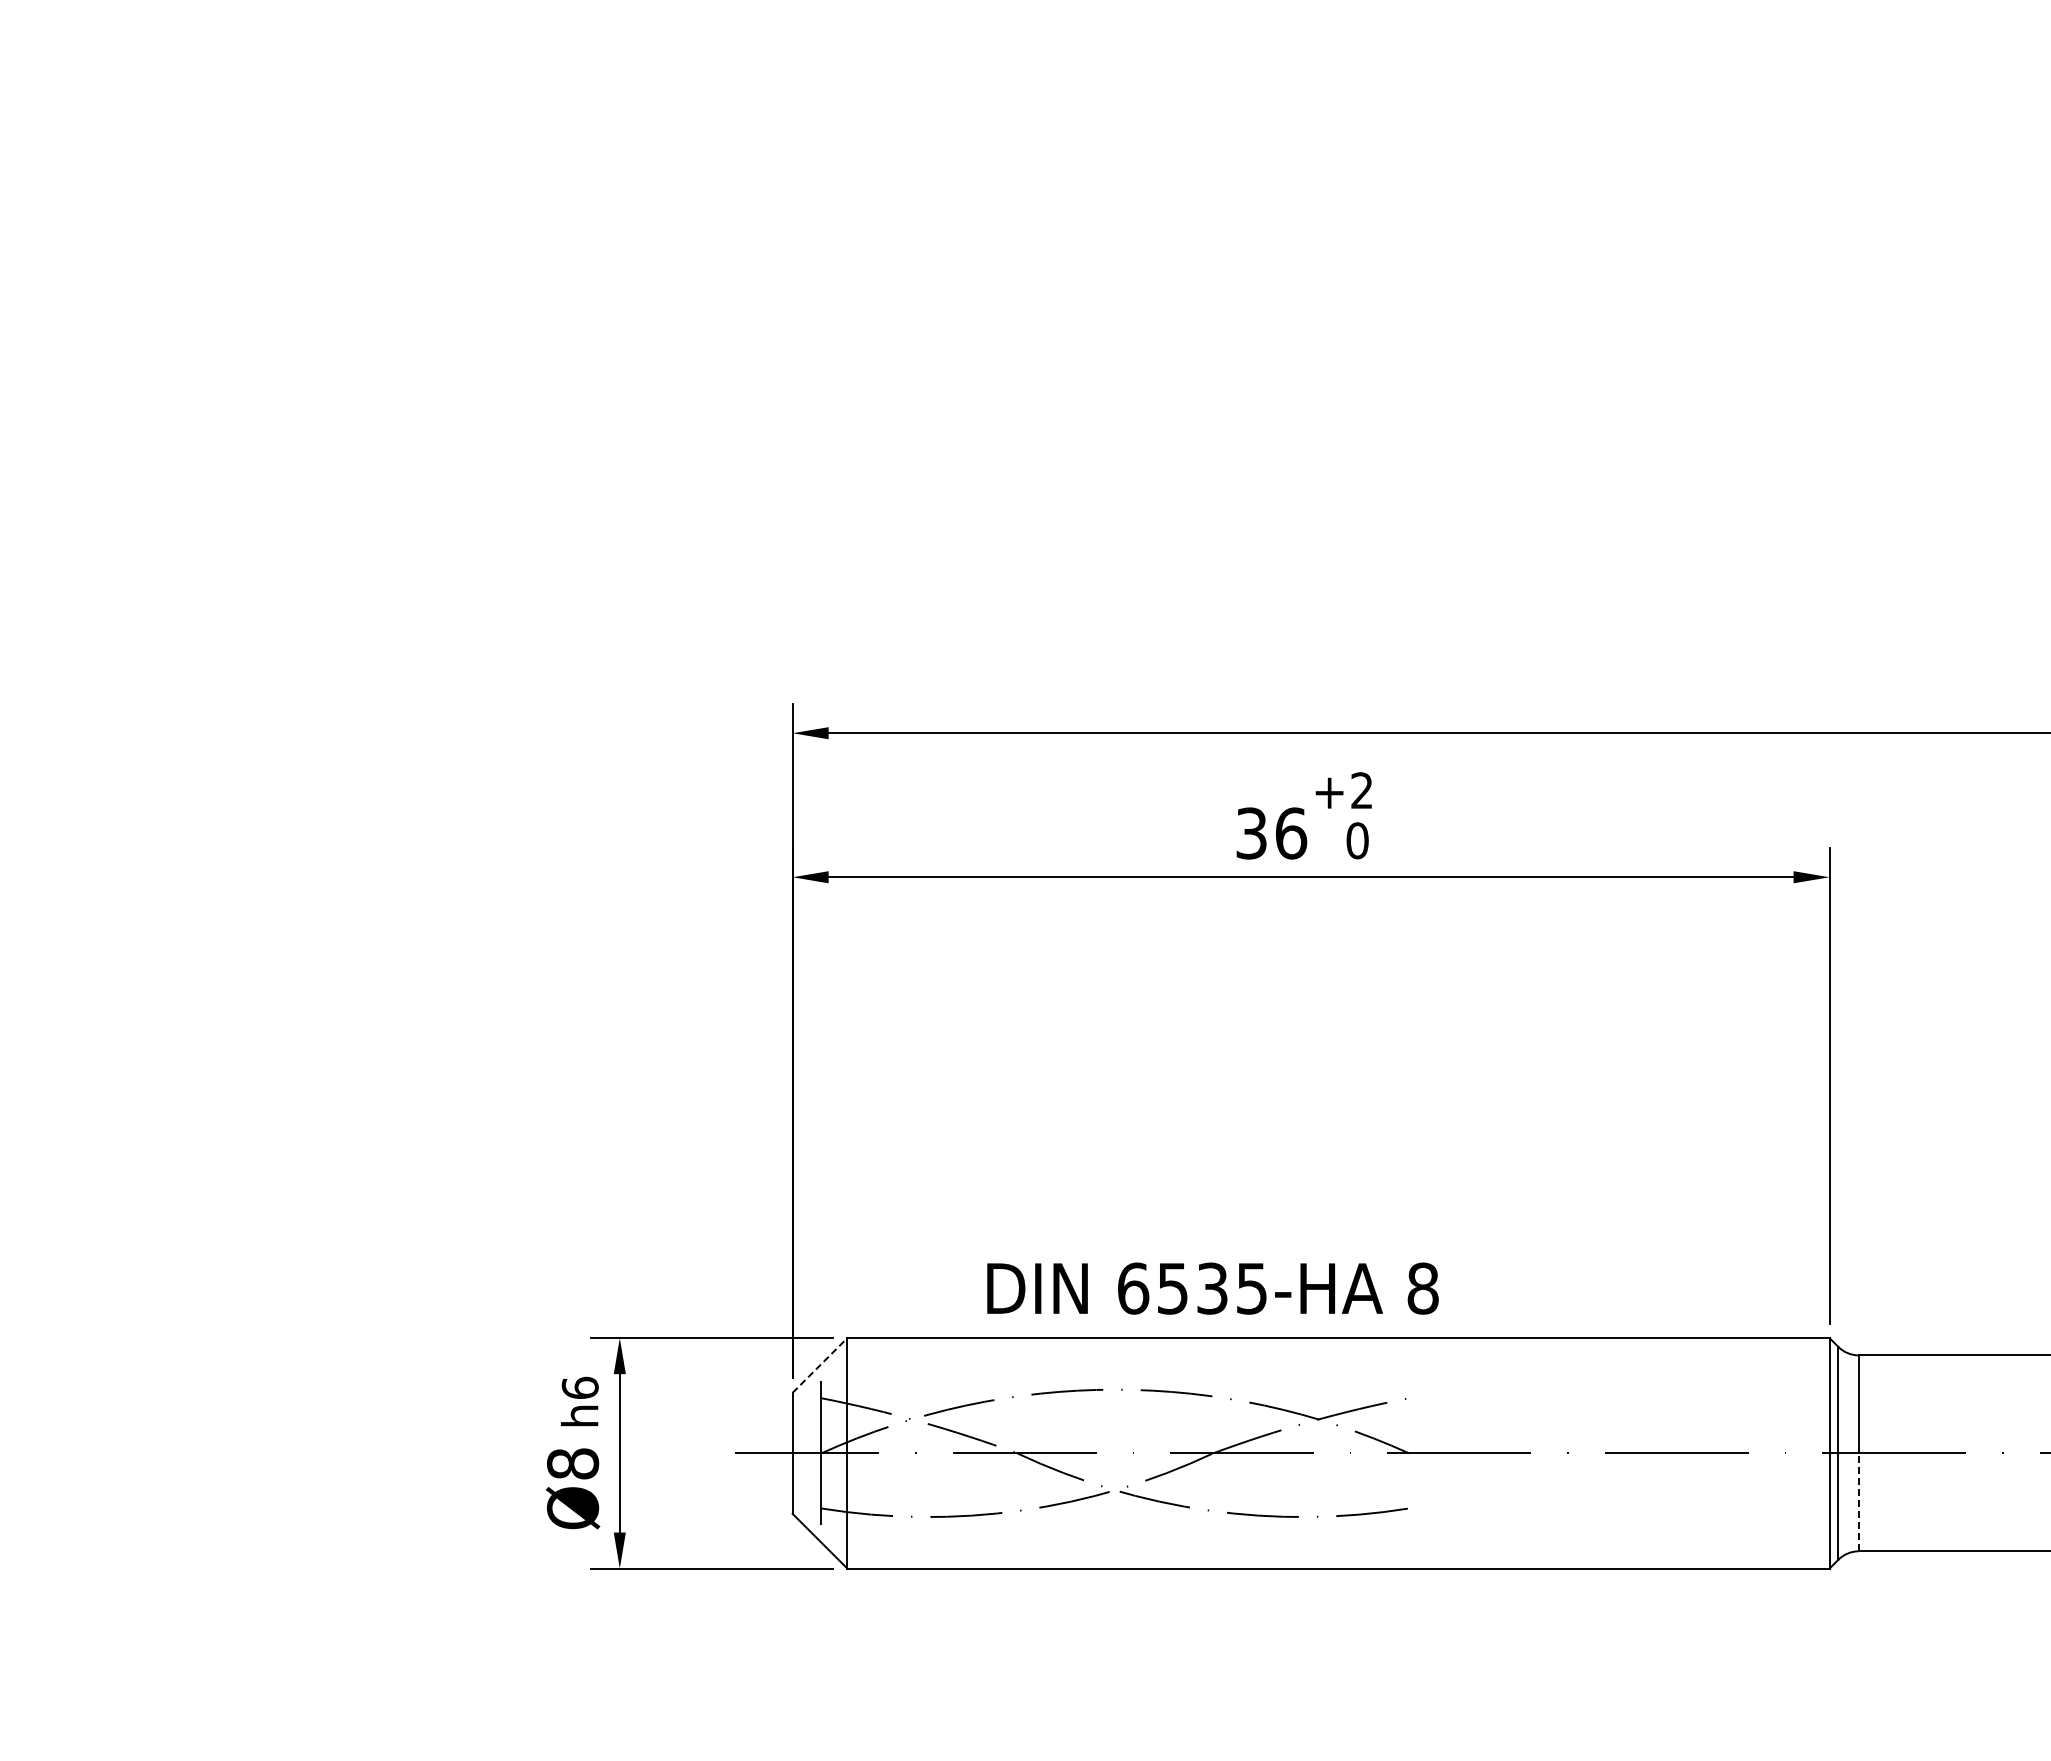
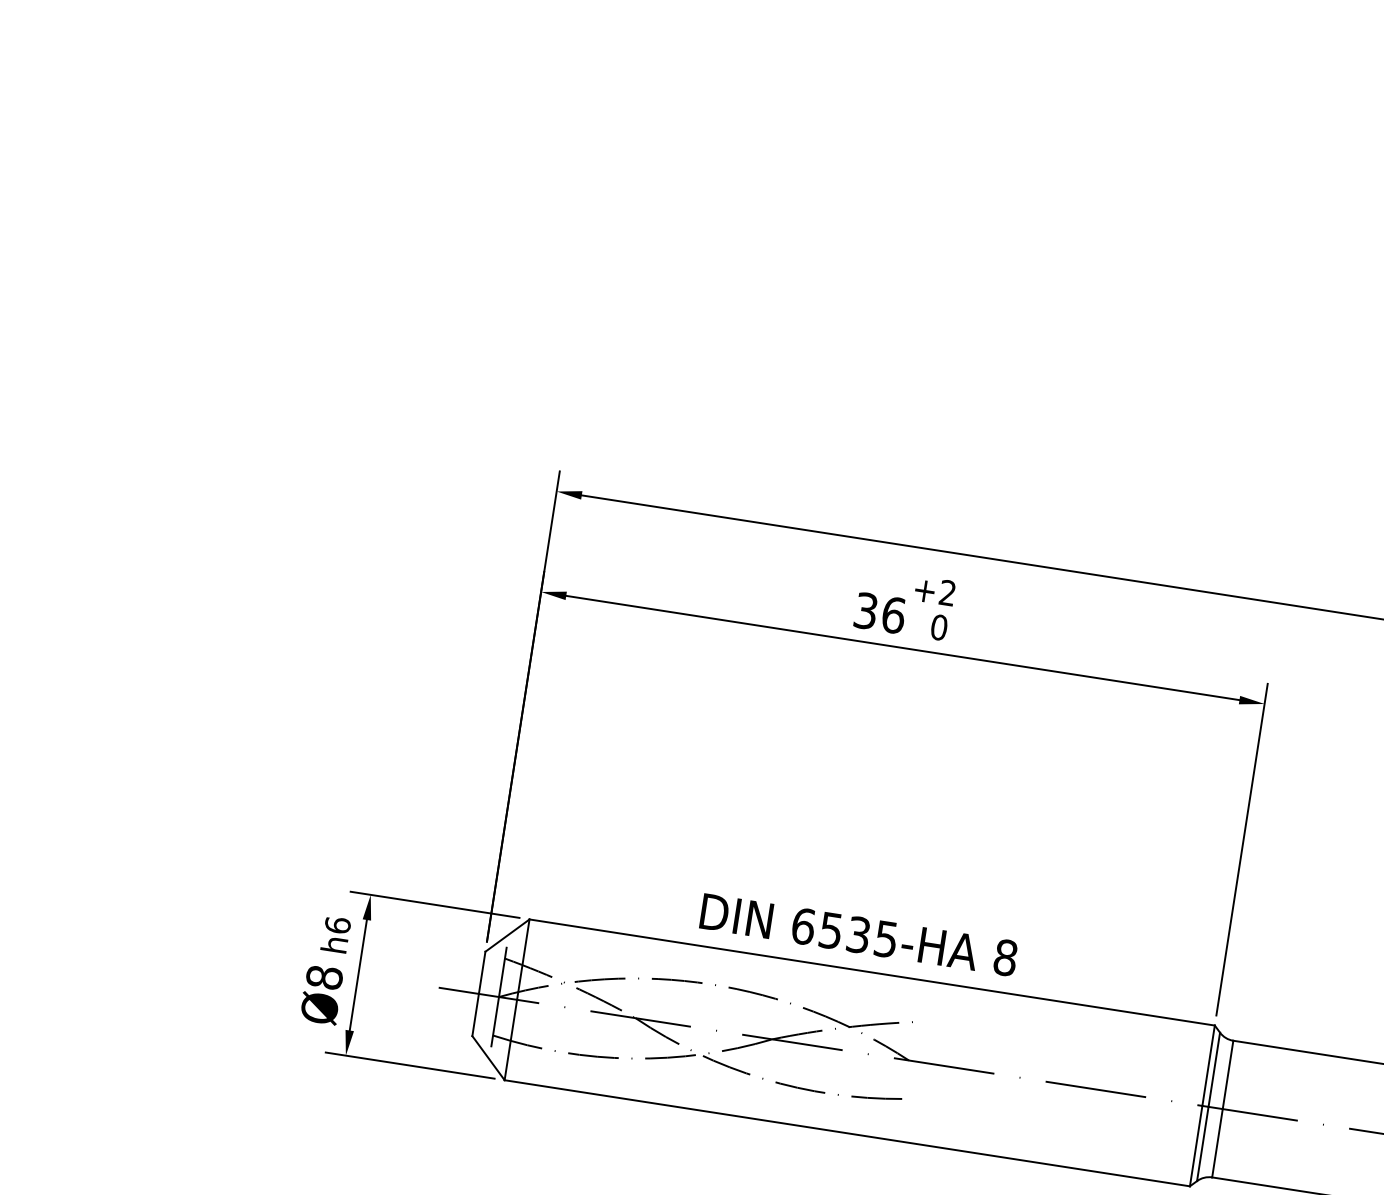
text: (1212, 1288) -> (858, 934), moved
line: (820, 1365) -> (507, 935), dashed -> solid
line: (1858, 1502) -> (1217, 1143), dashed -> solid

